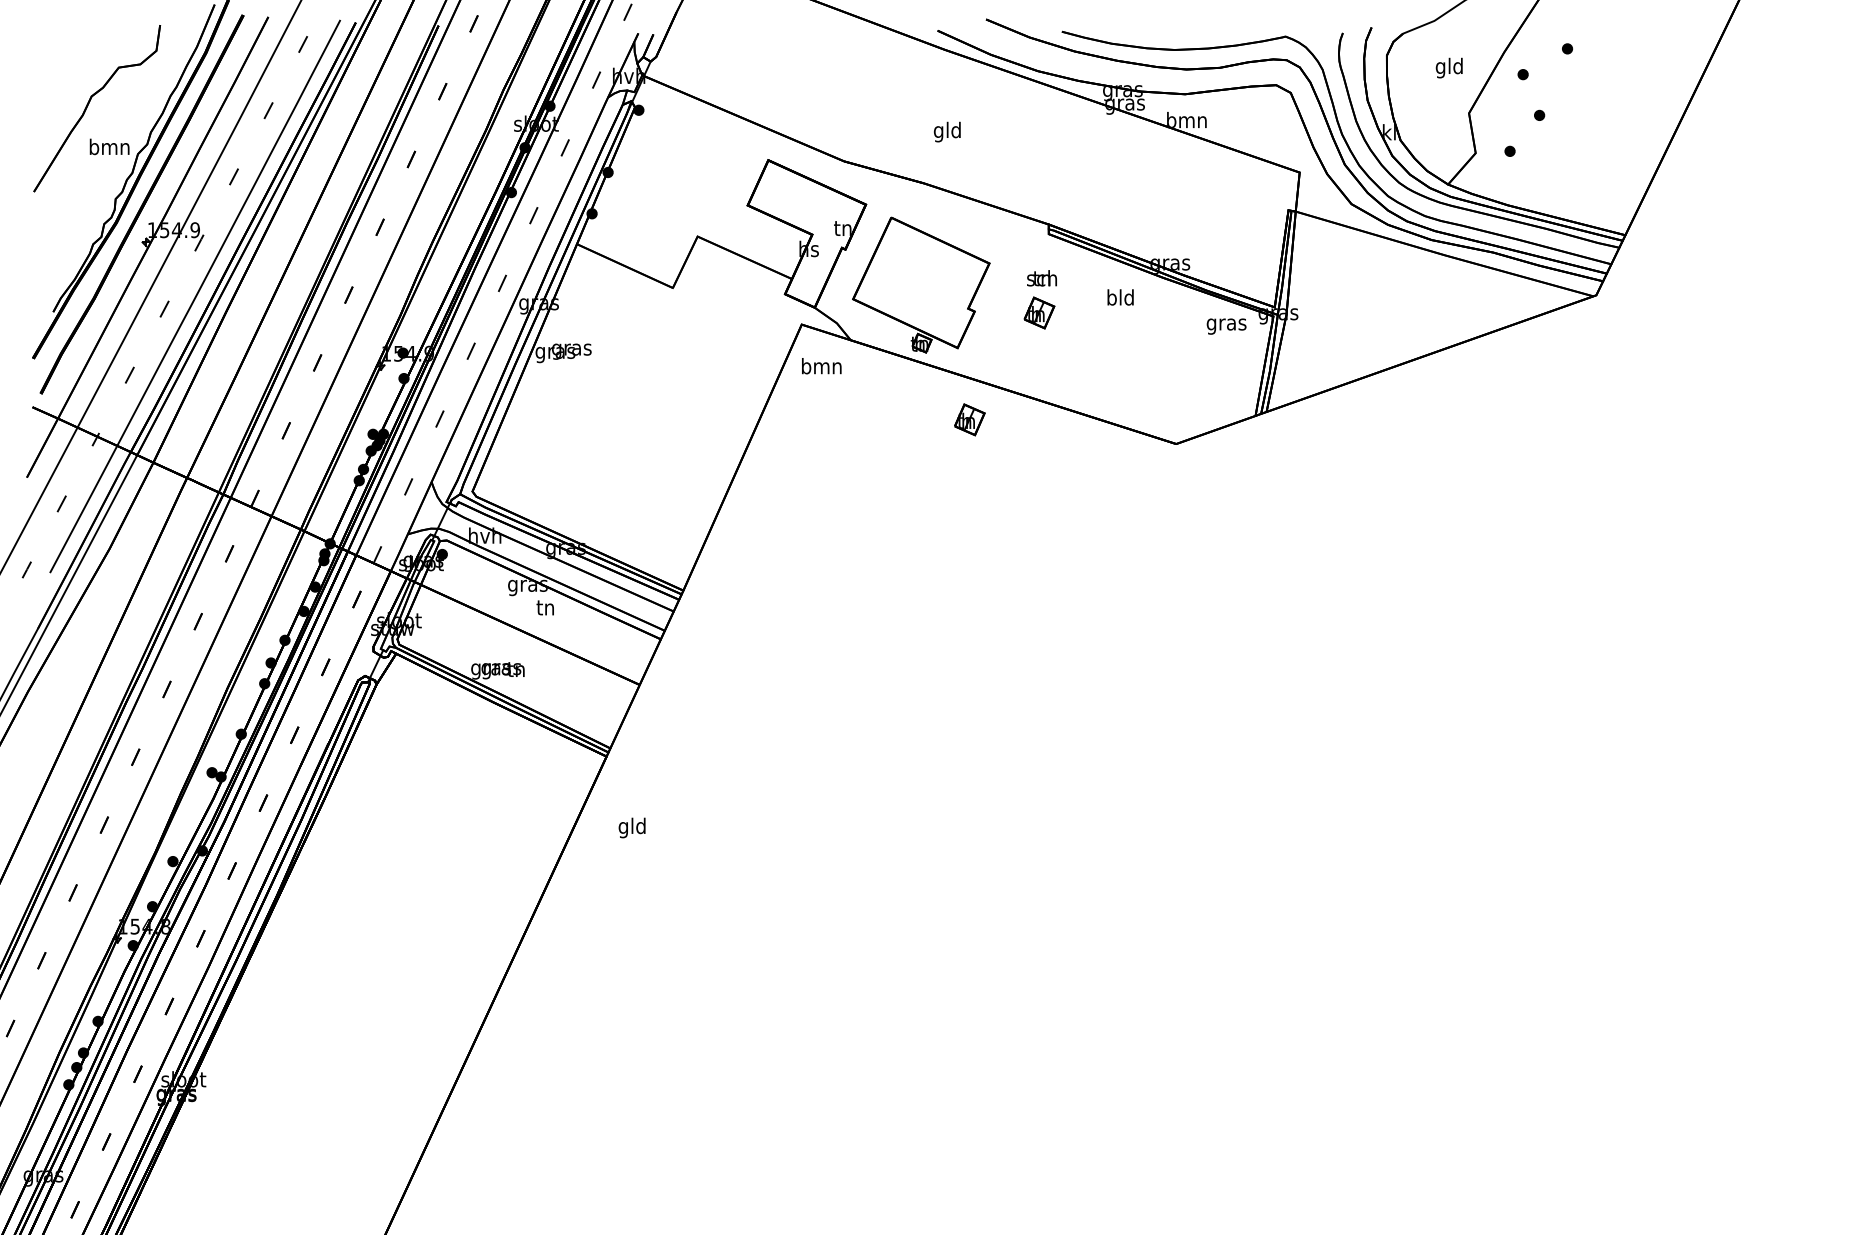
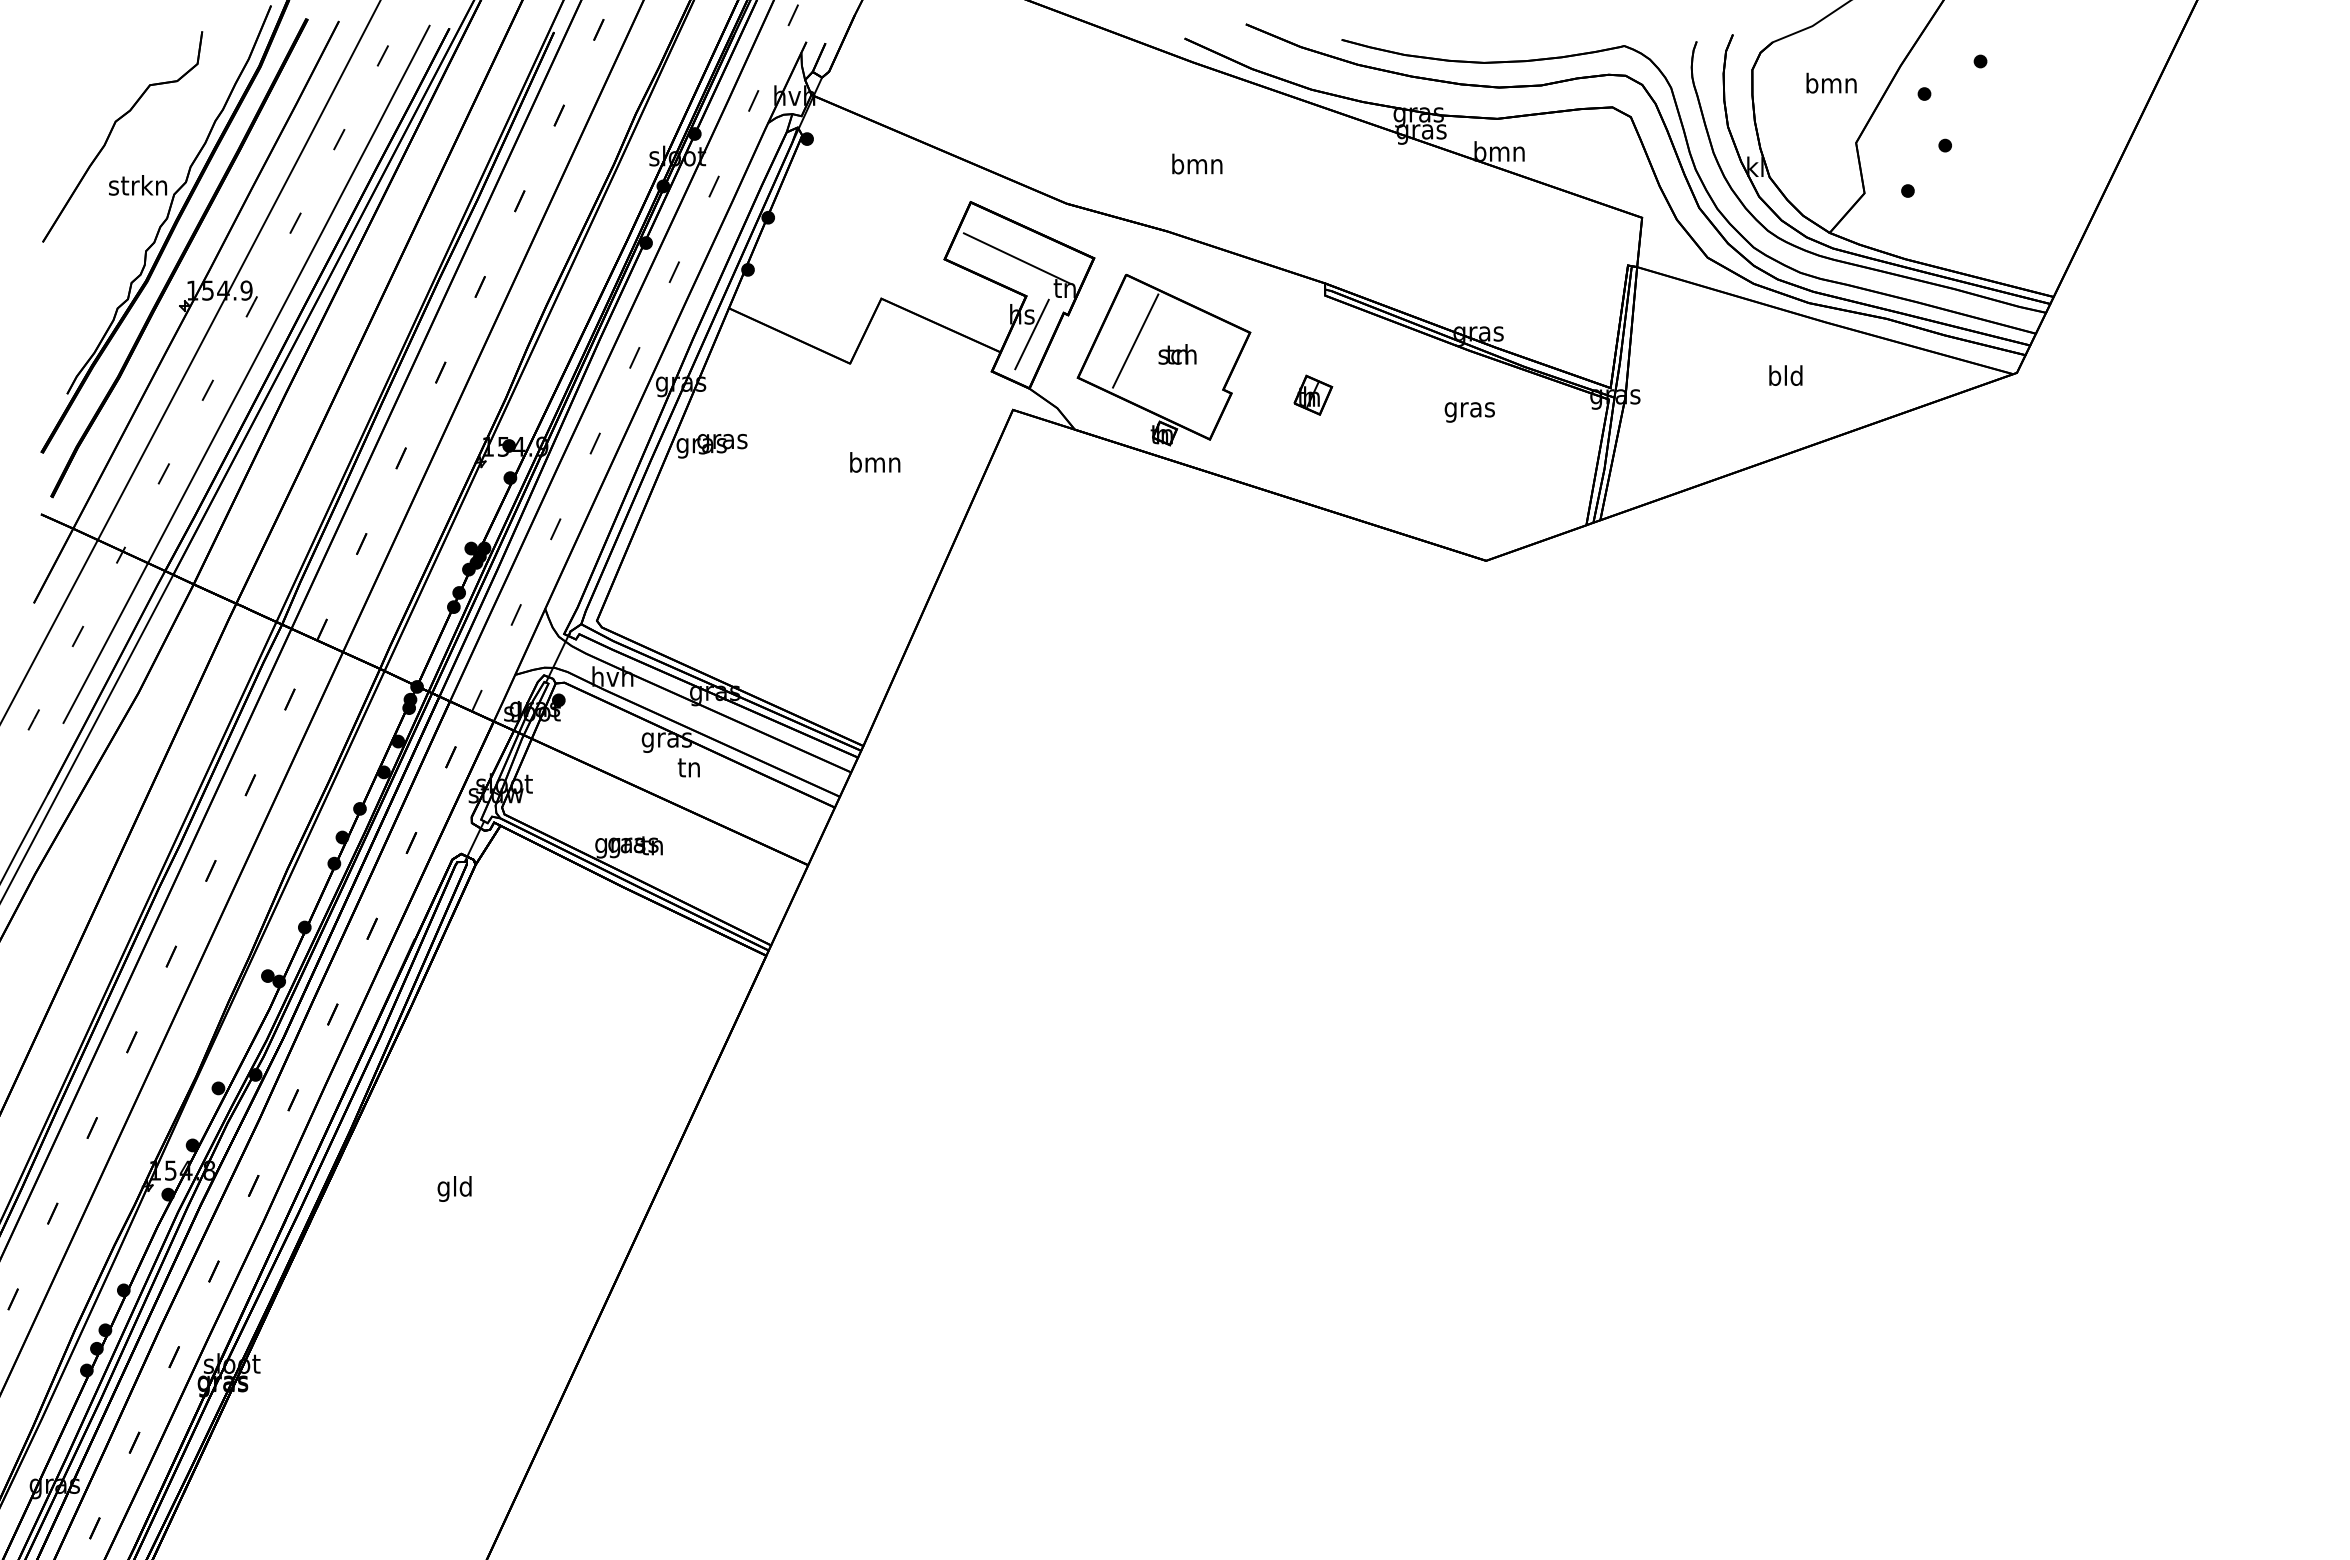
text: (1449, 67) -> (1831, 85), gld -> bmn
text: (947, 131) -> (1197, 166), gld -> bmn
text: (109, 147) -> (138, 185), bmn -> strkn
line: (804, 204) -> (1016, 258), added
line: (816, 264) -> (1031, 334), added
line: (898, 269) -> (1135, 340), added
text: (1041, 278) -> (1177, 354), moved
text: (1120, 297) -> (1785, 375), moved
text: (1226, 326) -> (1469, 412), moved
text: (821, 366) -> (875, 462), moved
part: (969, 419) -> (1225, 529), removed
text: (632, 827) -> (454, 1188), moved

